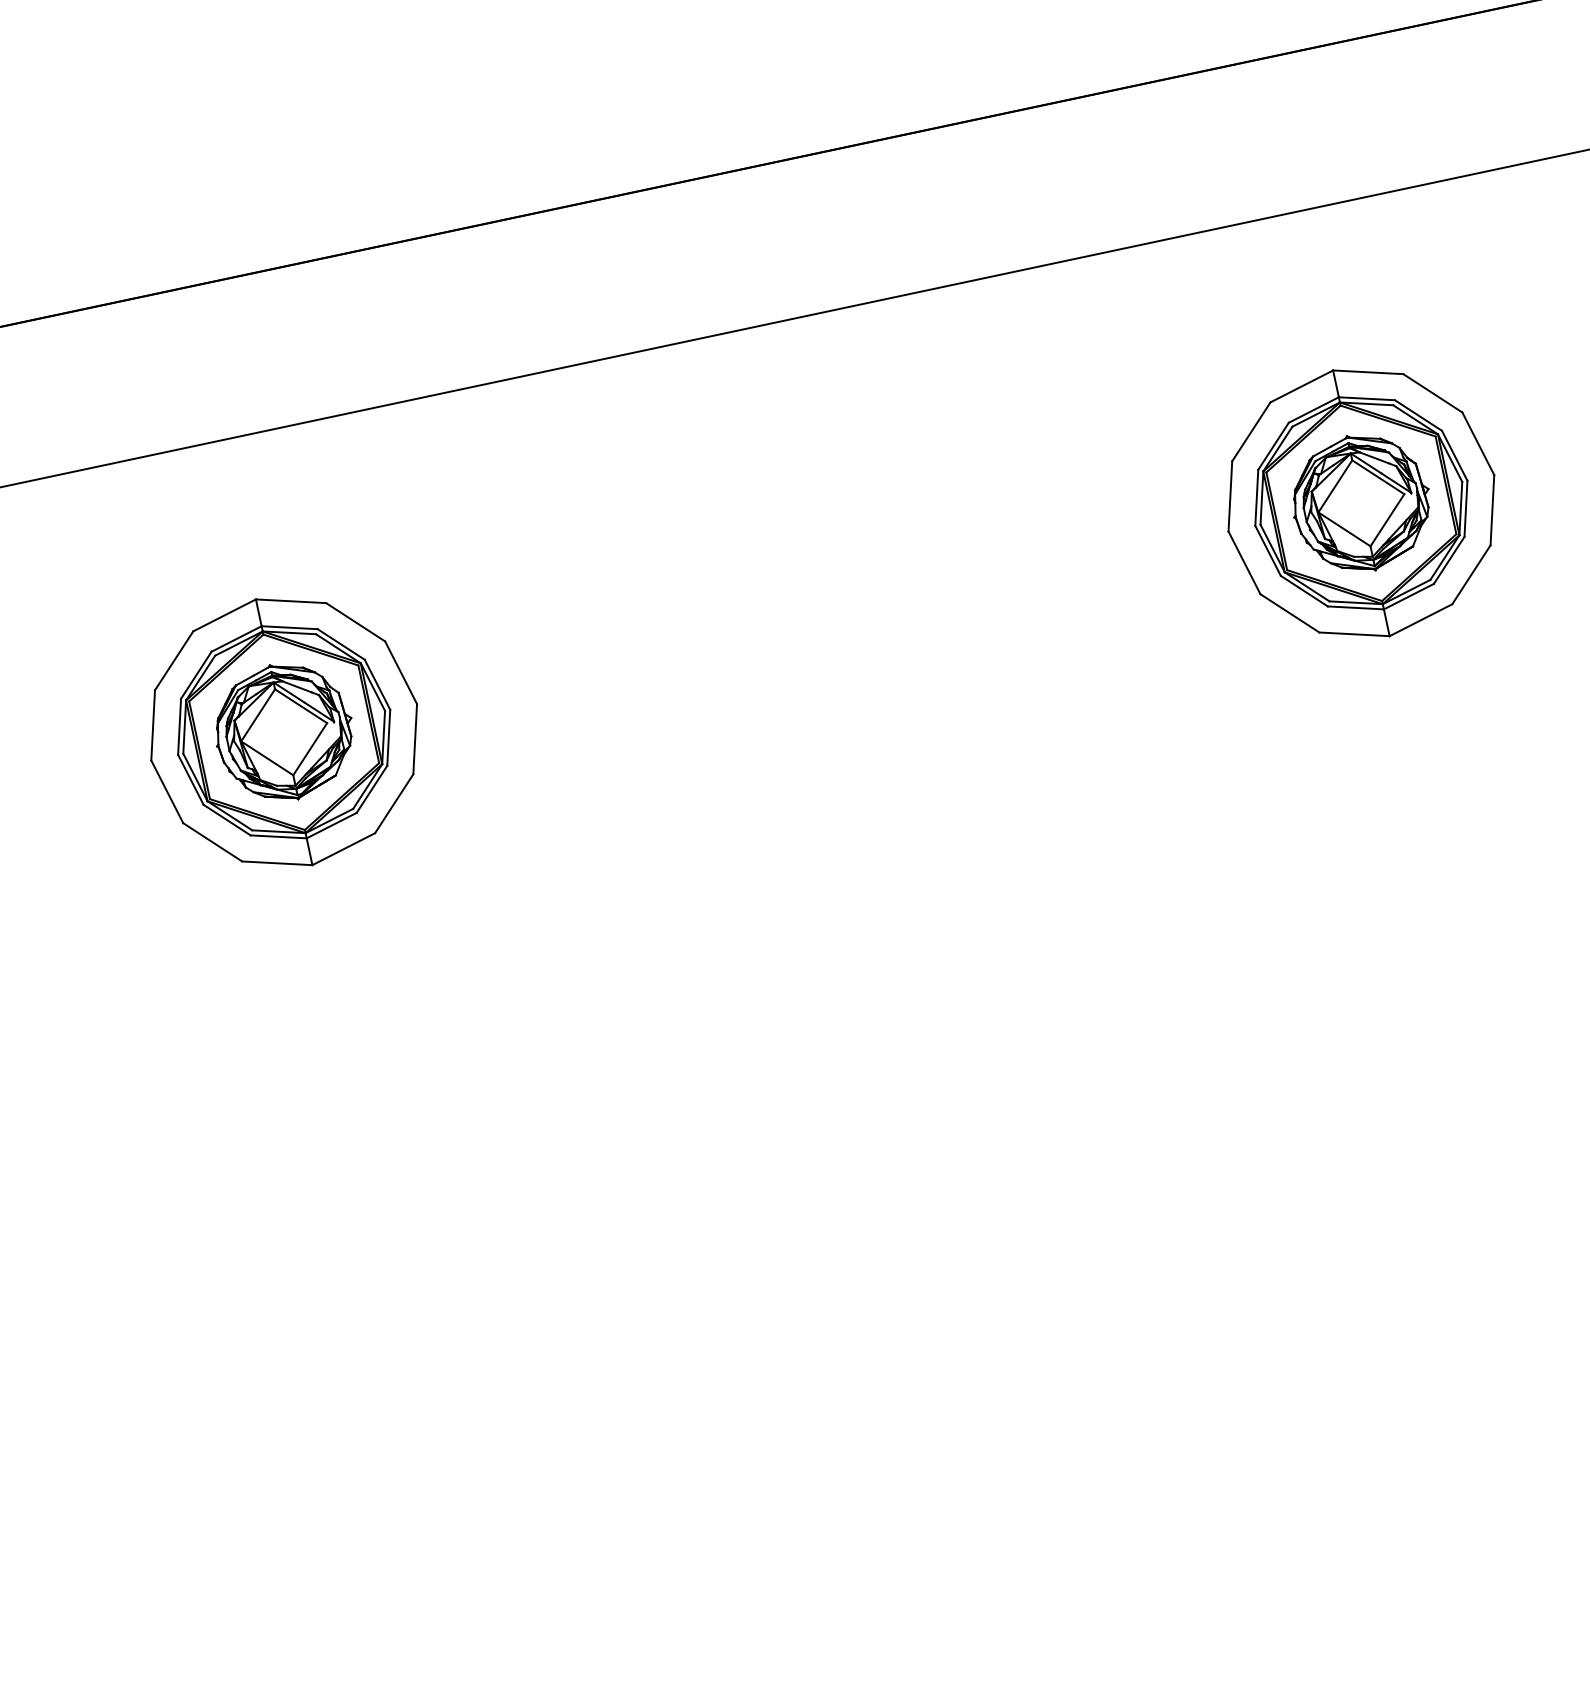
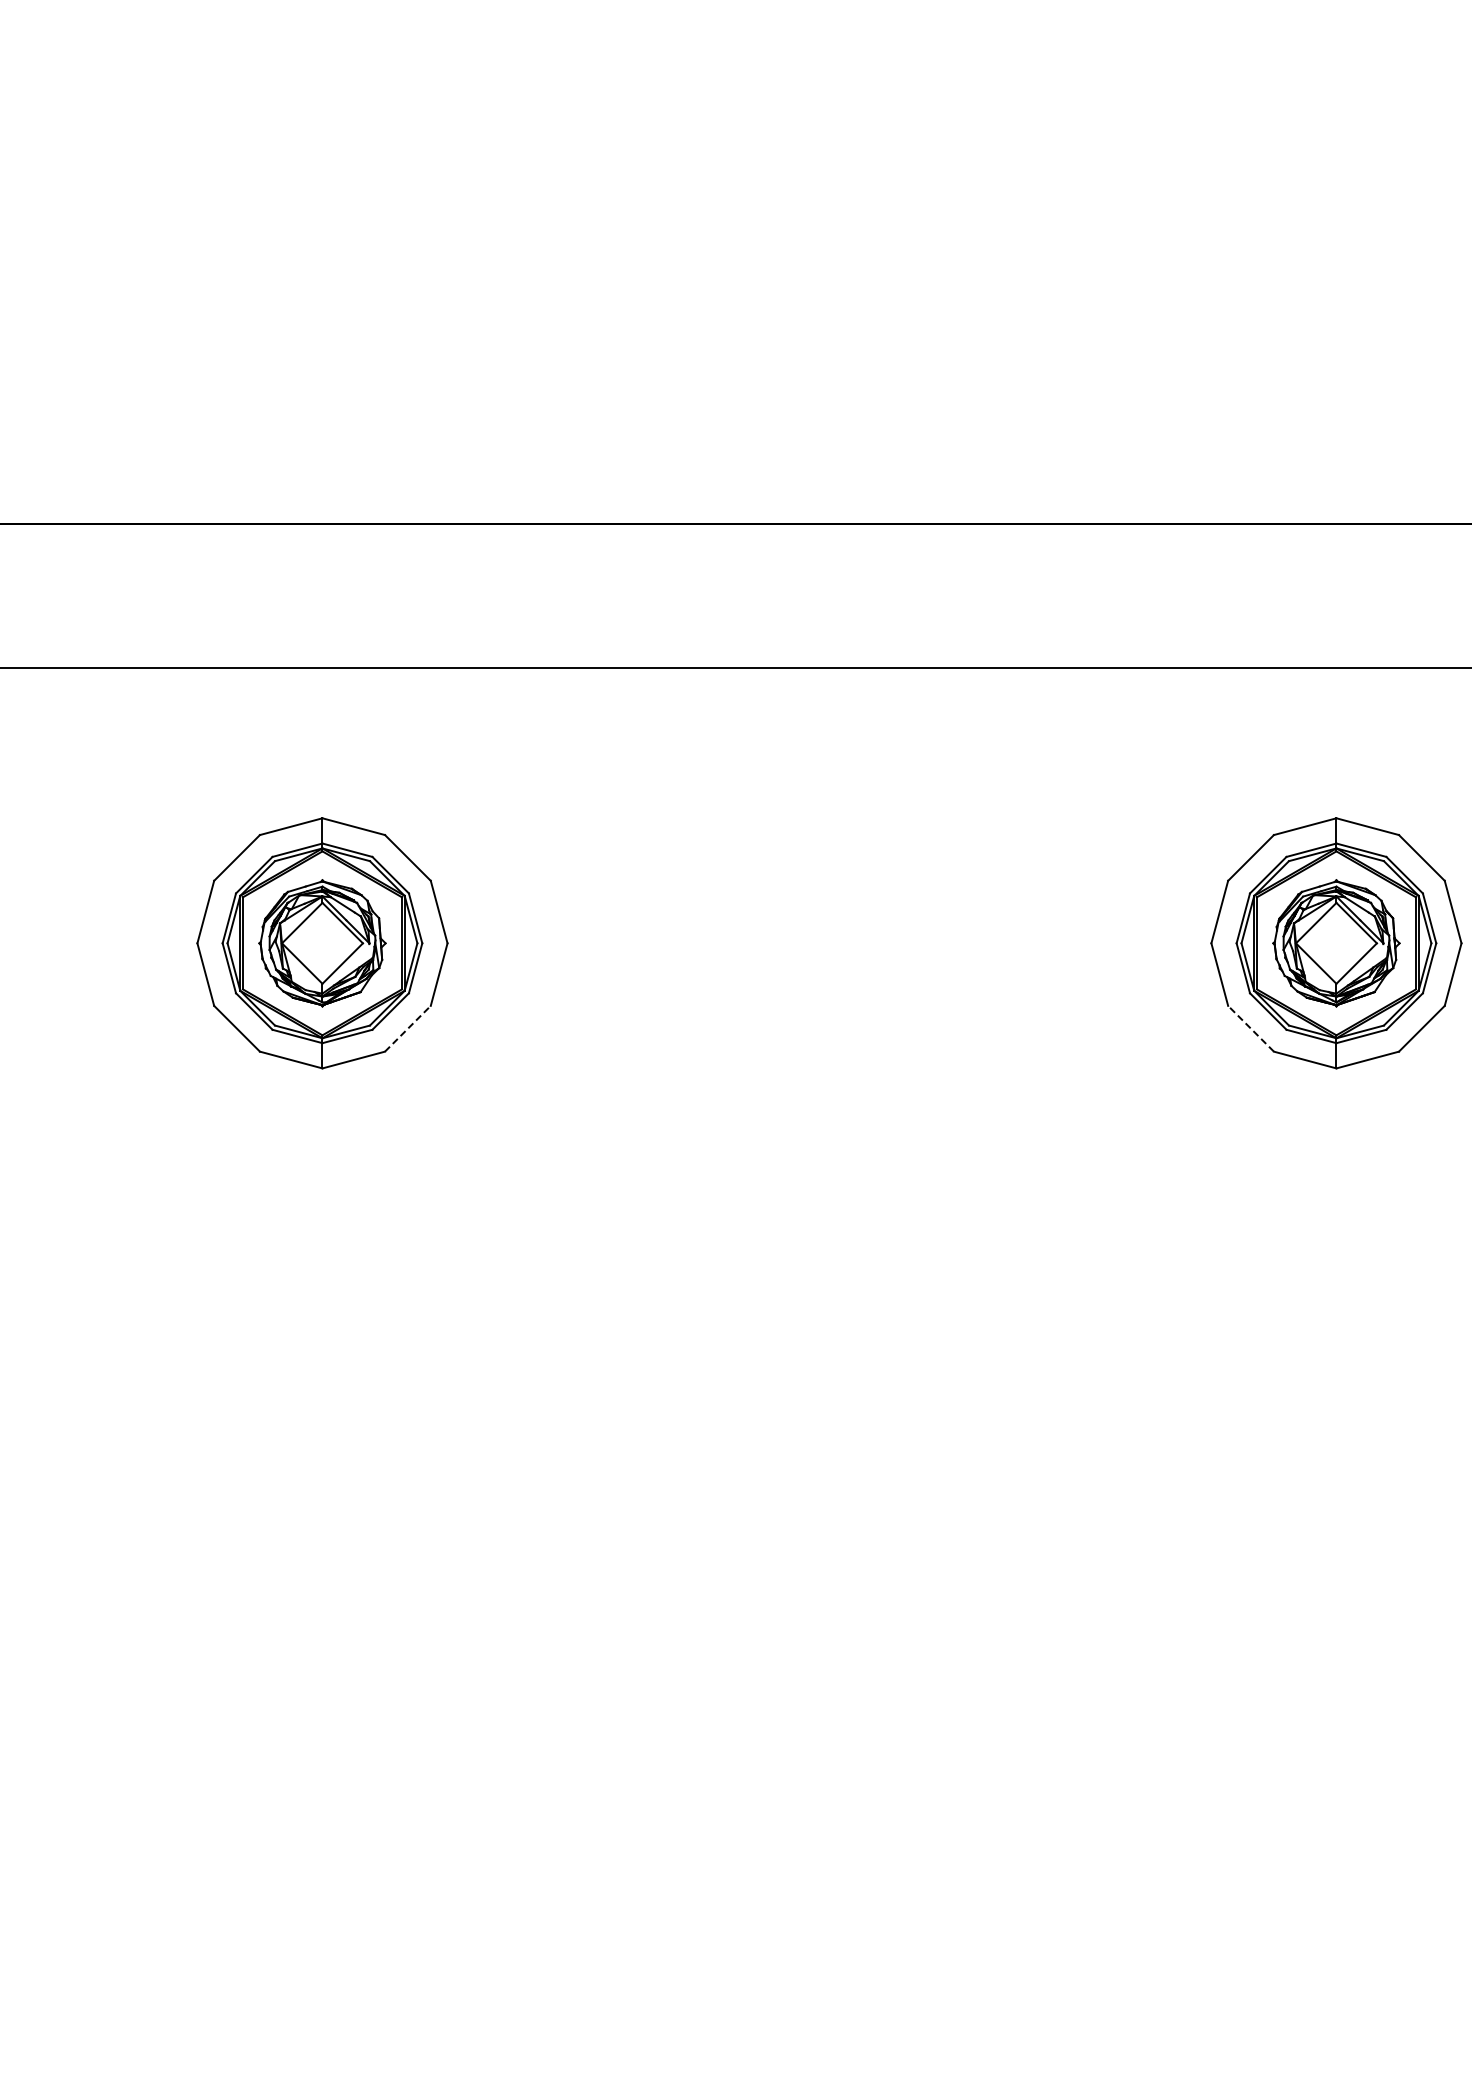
line: (1289, 613) -> (1250, 1028), solid -> dashed
line: (394, 803) -> (408, 1028), solid -> dashed

